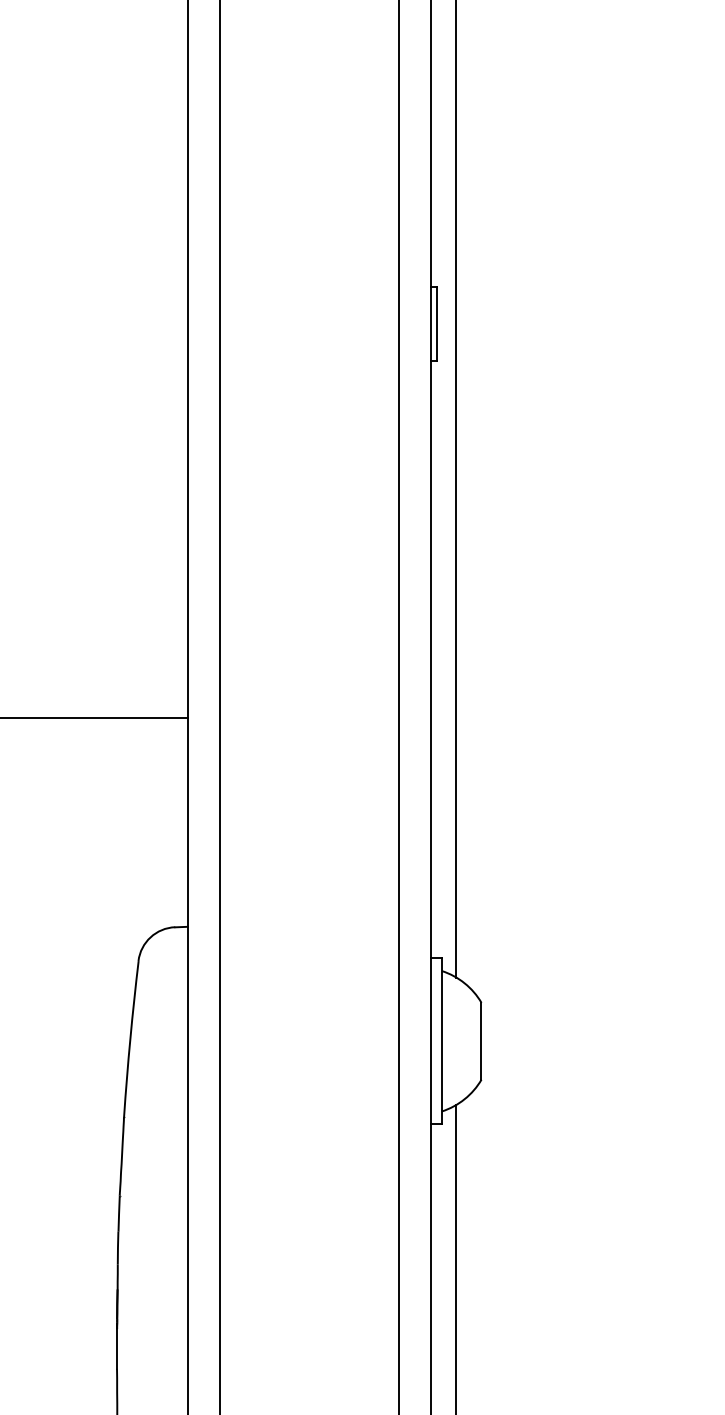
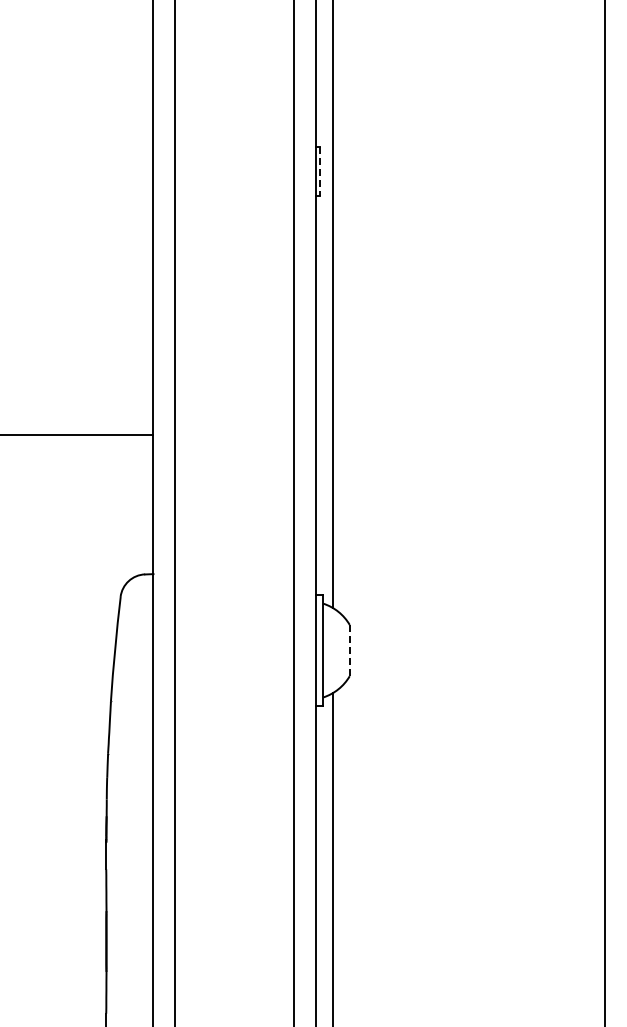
line: (437, 324) -> (320, 171), solid -> dashed
line: (481, 1041) -> (349, 650), solid -> dashed

